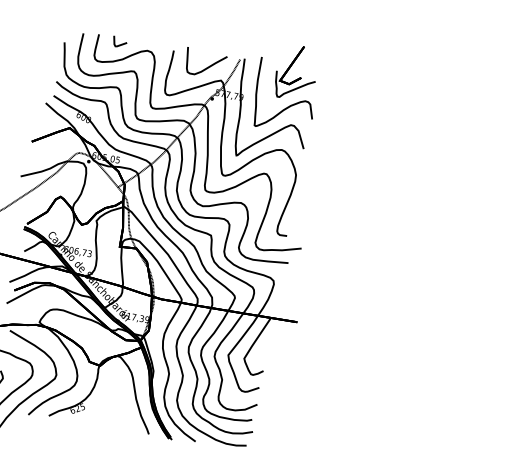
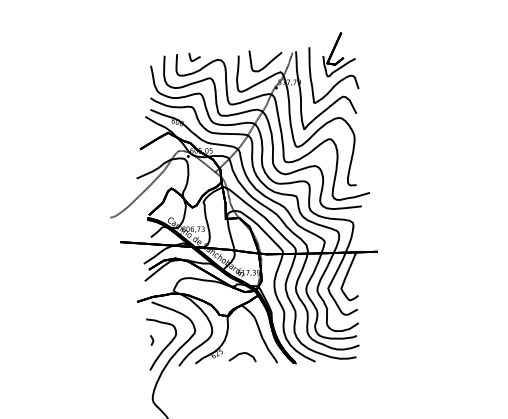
curve: (108, 415) -> (242, 354), added

